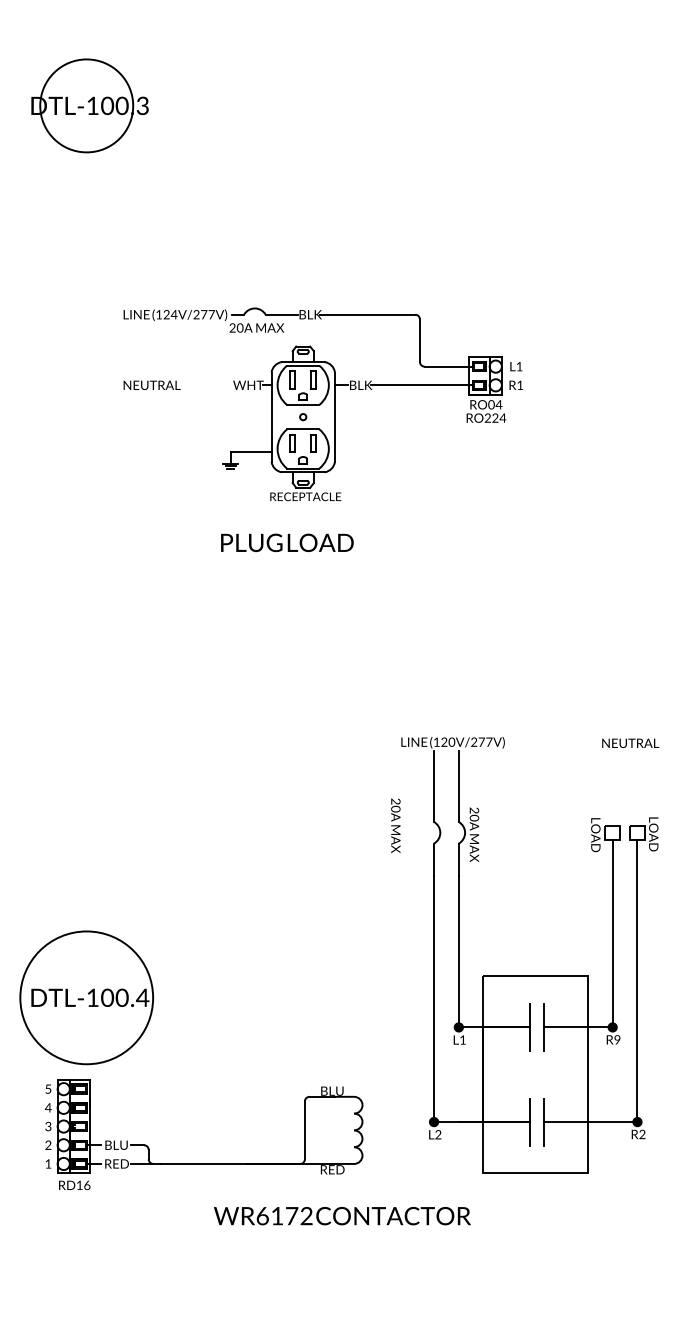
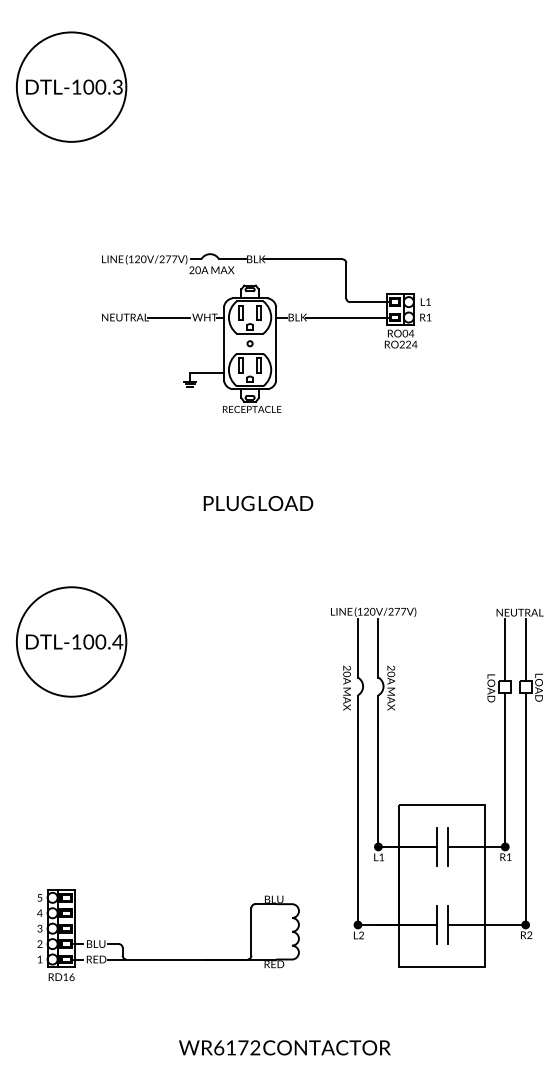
circle: (86, 105) -> (71, 86), size x1.43
text: (173, 314) -> (143, 259), (124V/277V) -> (120V/277V)
line: (204, 385) -> (168, 317), added
text: (287, 542) -> (258, 503), moved
line: (612, 788) -> (505, 649), added
line: (637, 788) -> (525, 649), added
text: (395, 825) -> (346, 687), moved
part: (86, 997) -> (71, 641), moved
text: (617, 1039) -> (509, 856), R9 -> R1
text: (342, 1216) -> (284, 1048), moved

